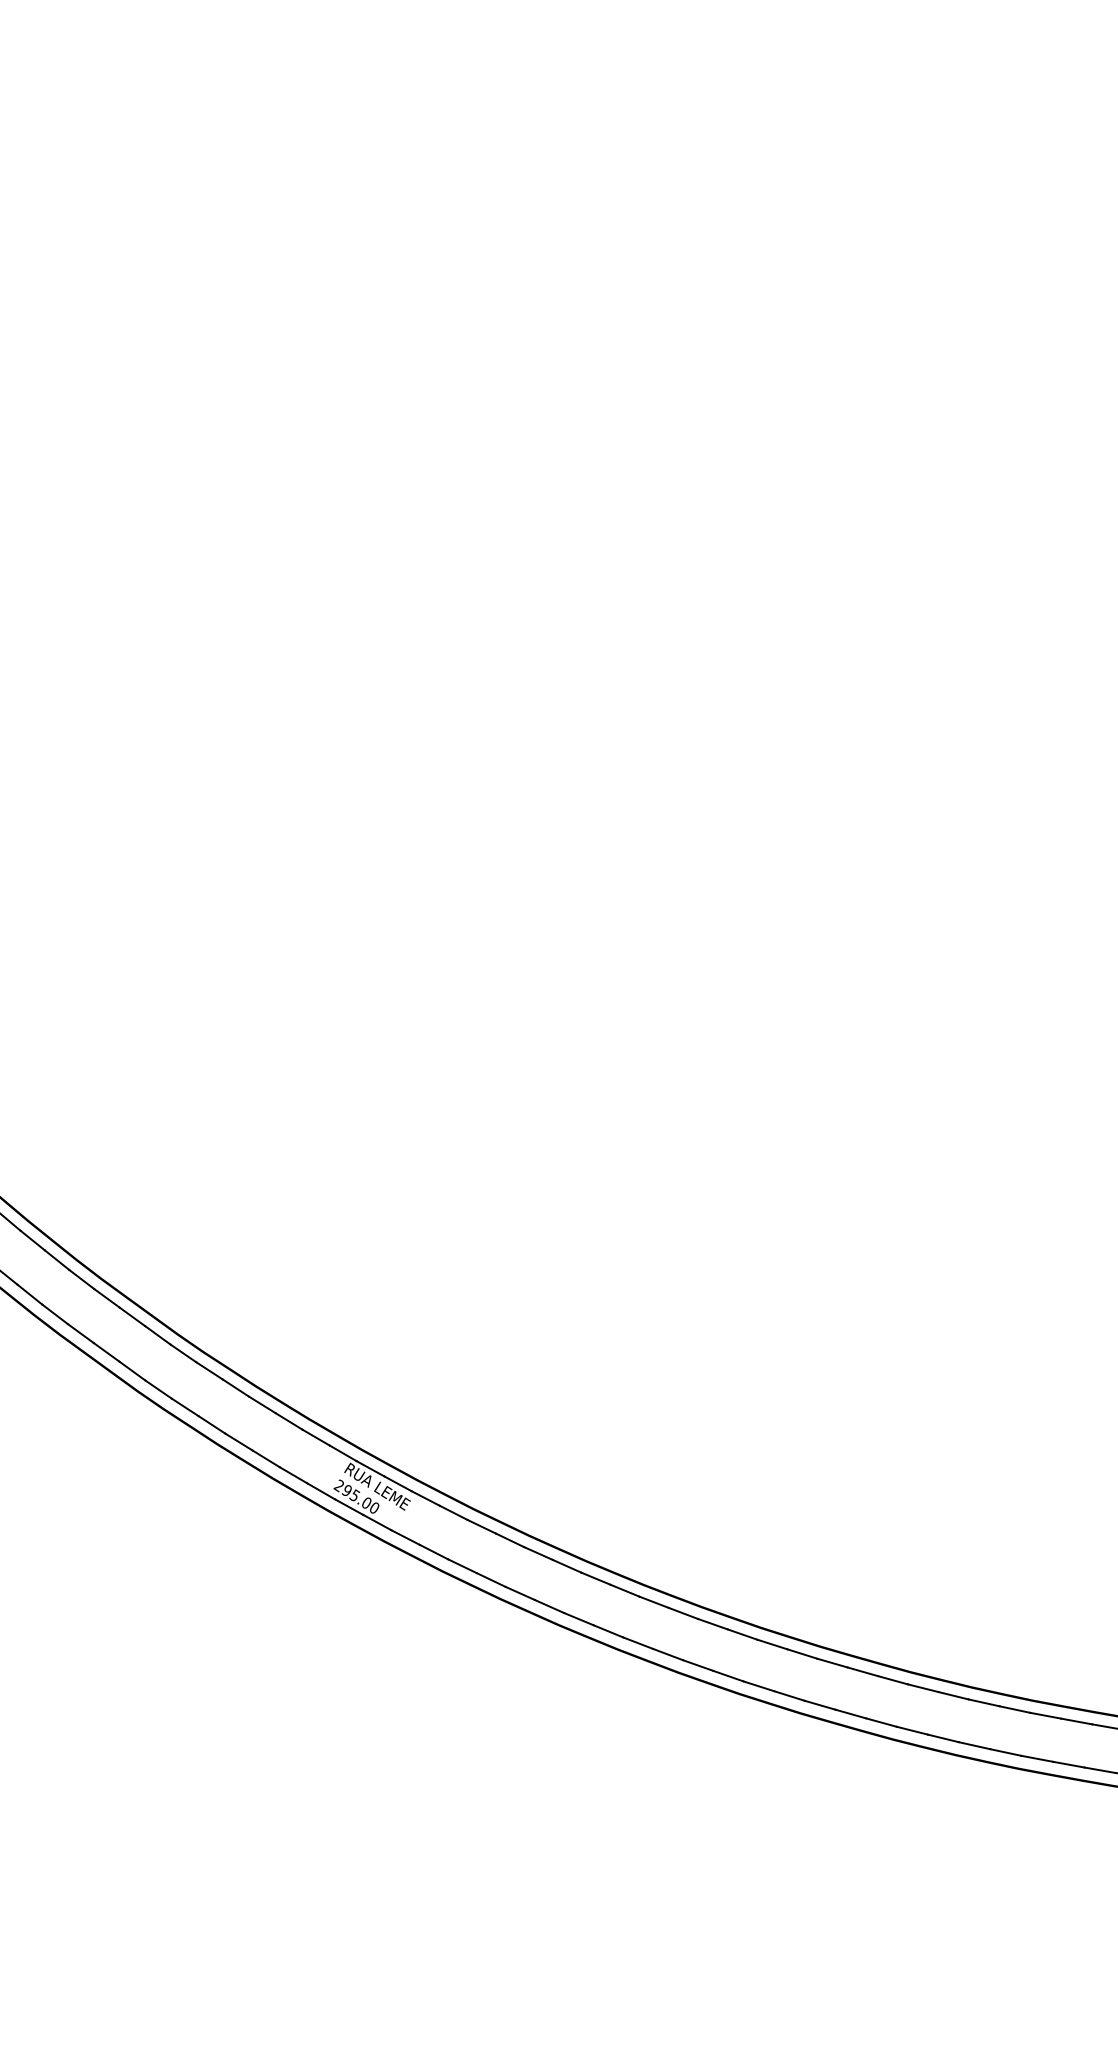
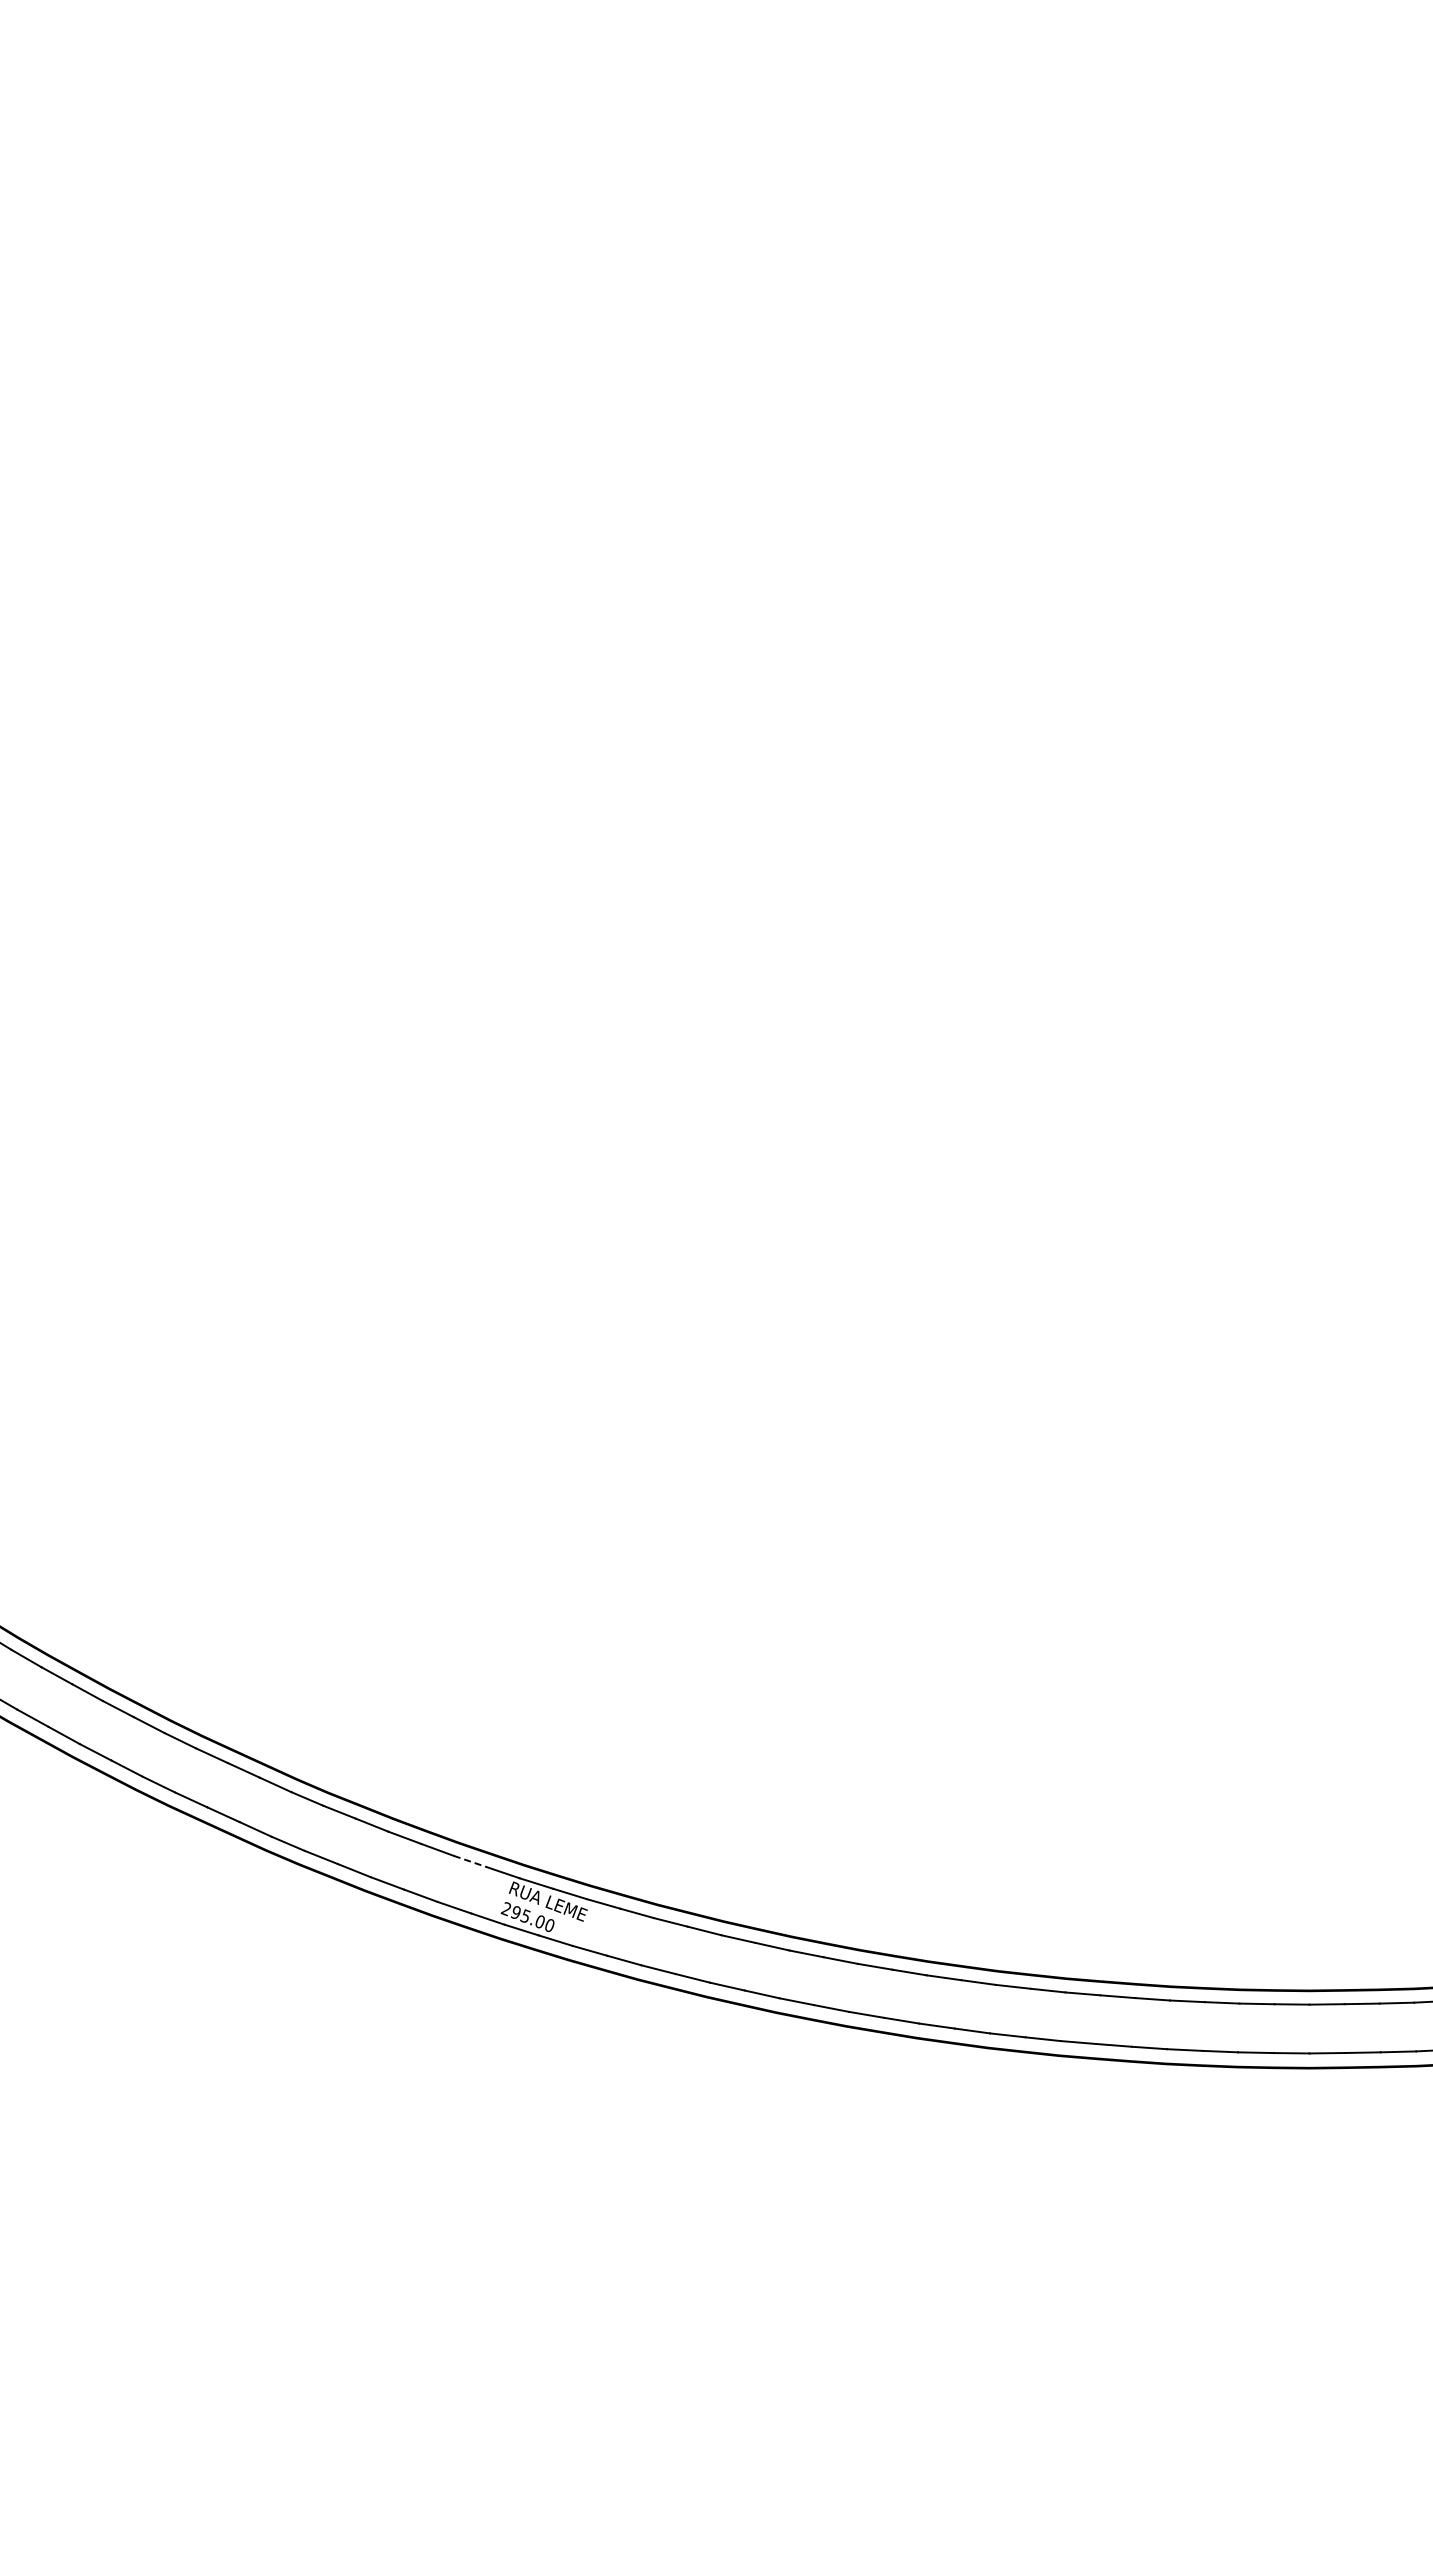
line: (316, 1437) -> (470, 1861), solid -> dashed

